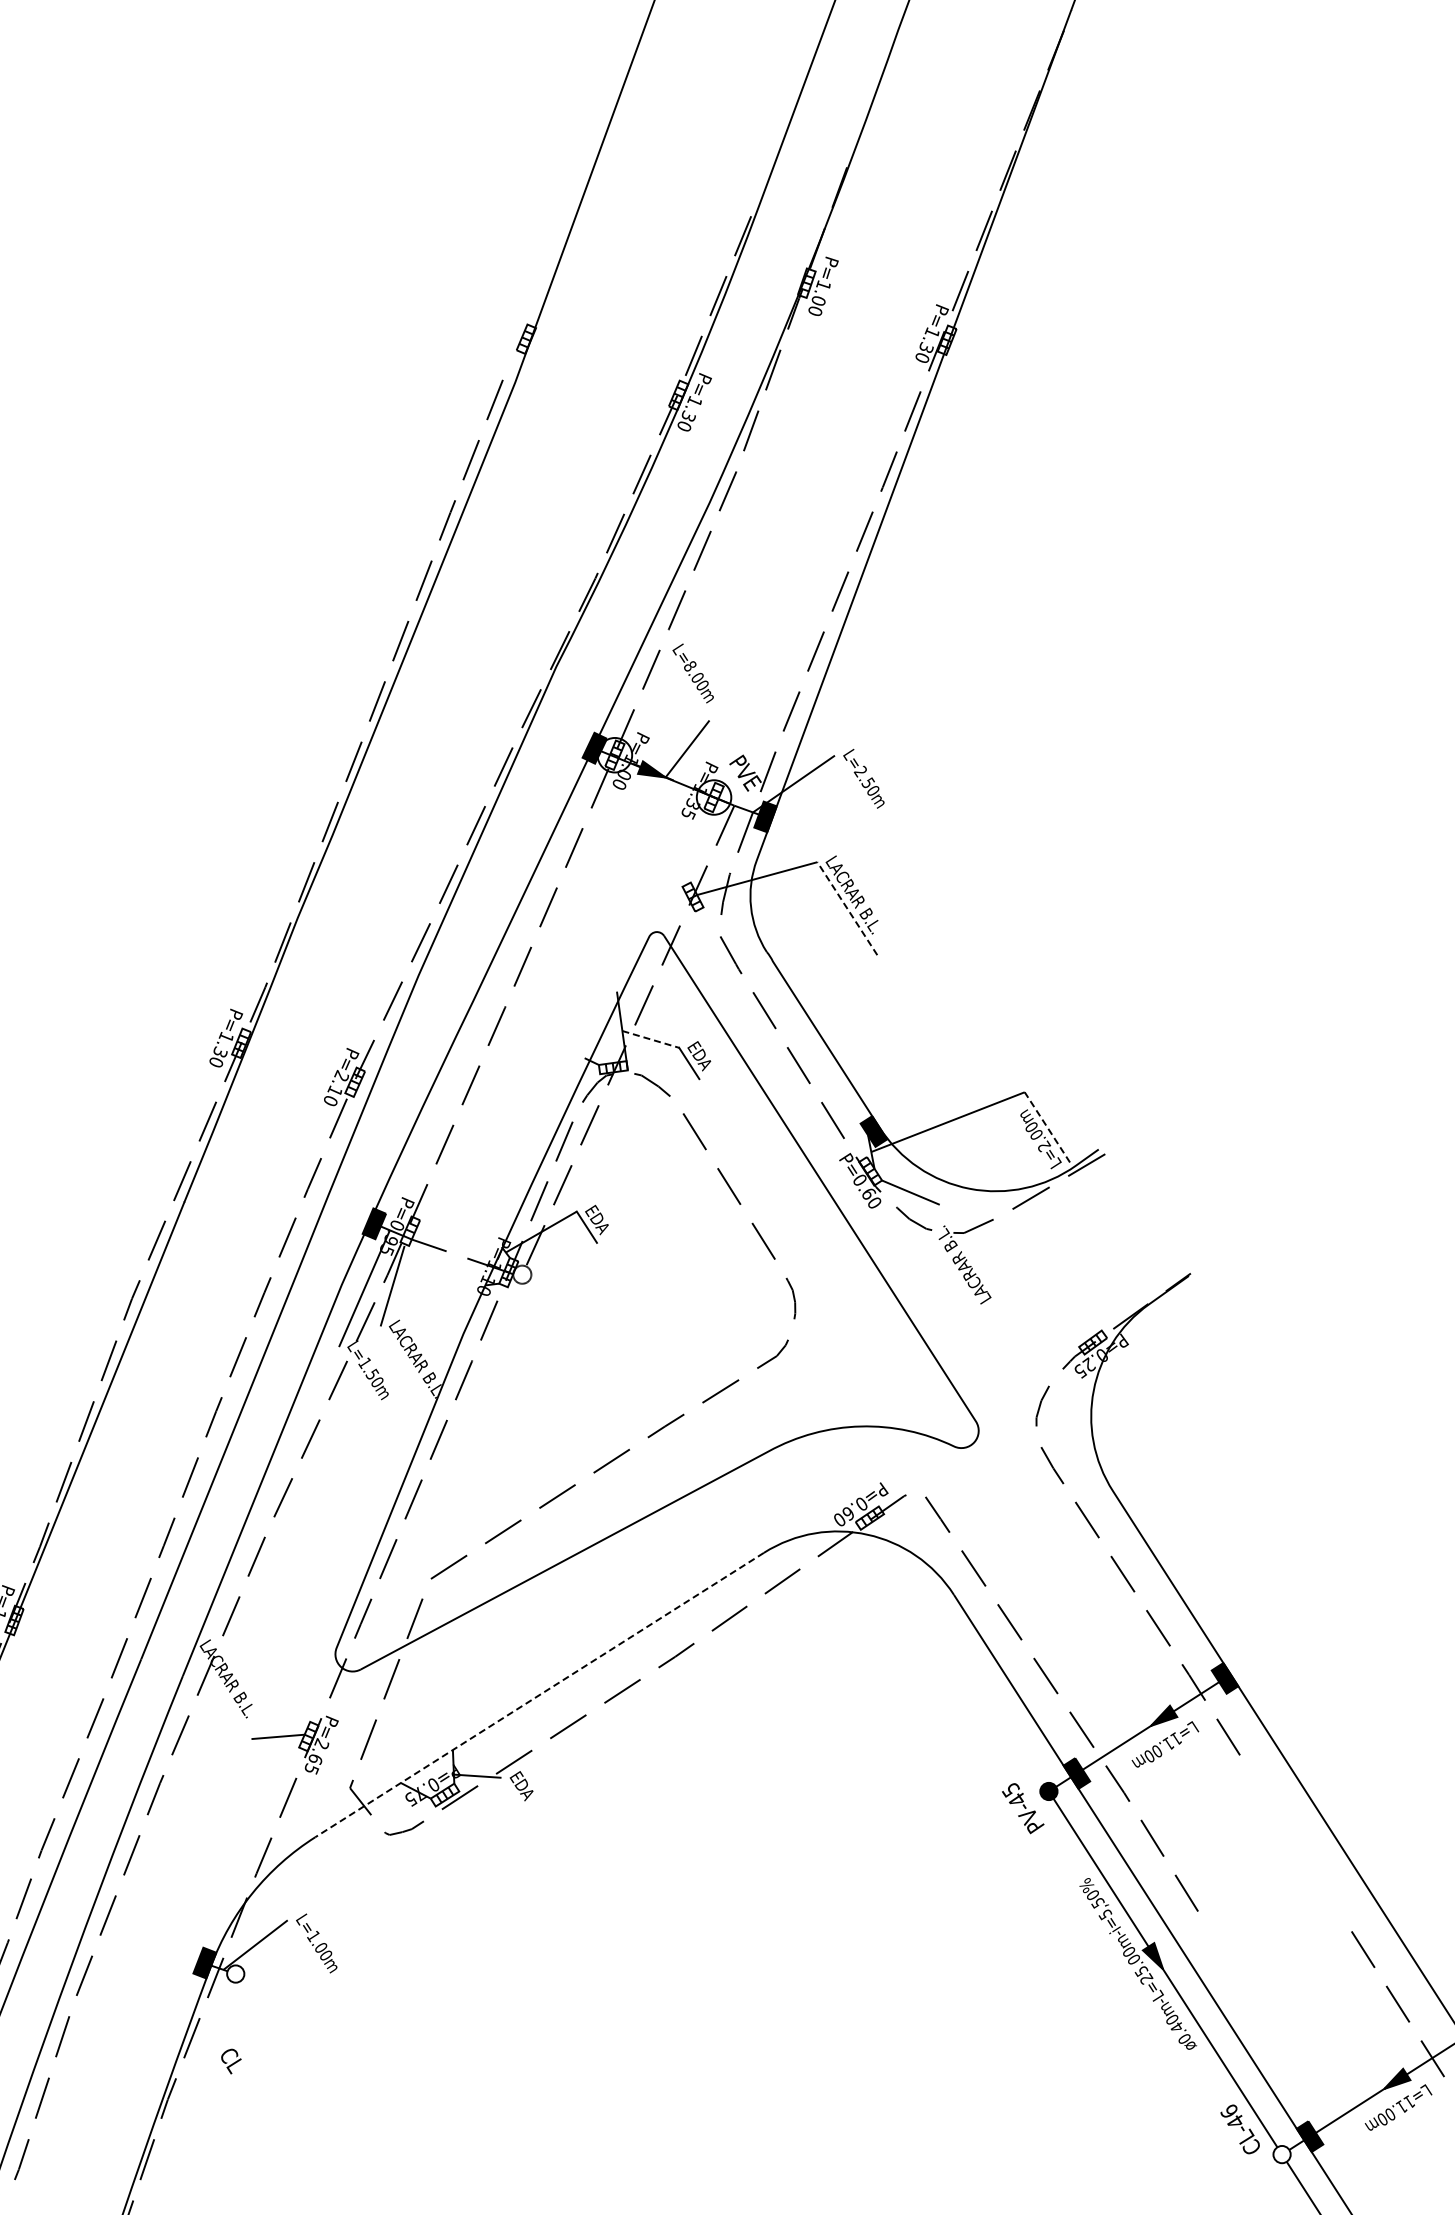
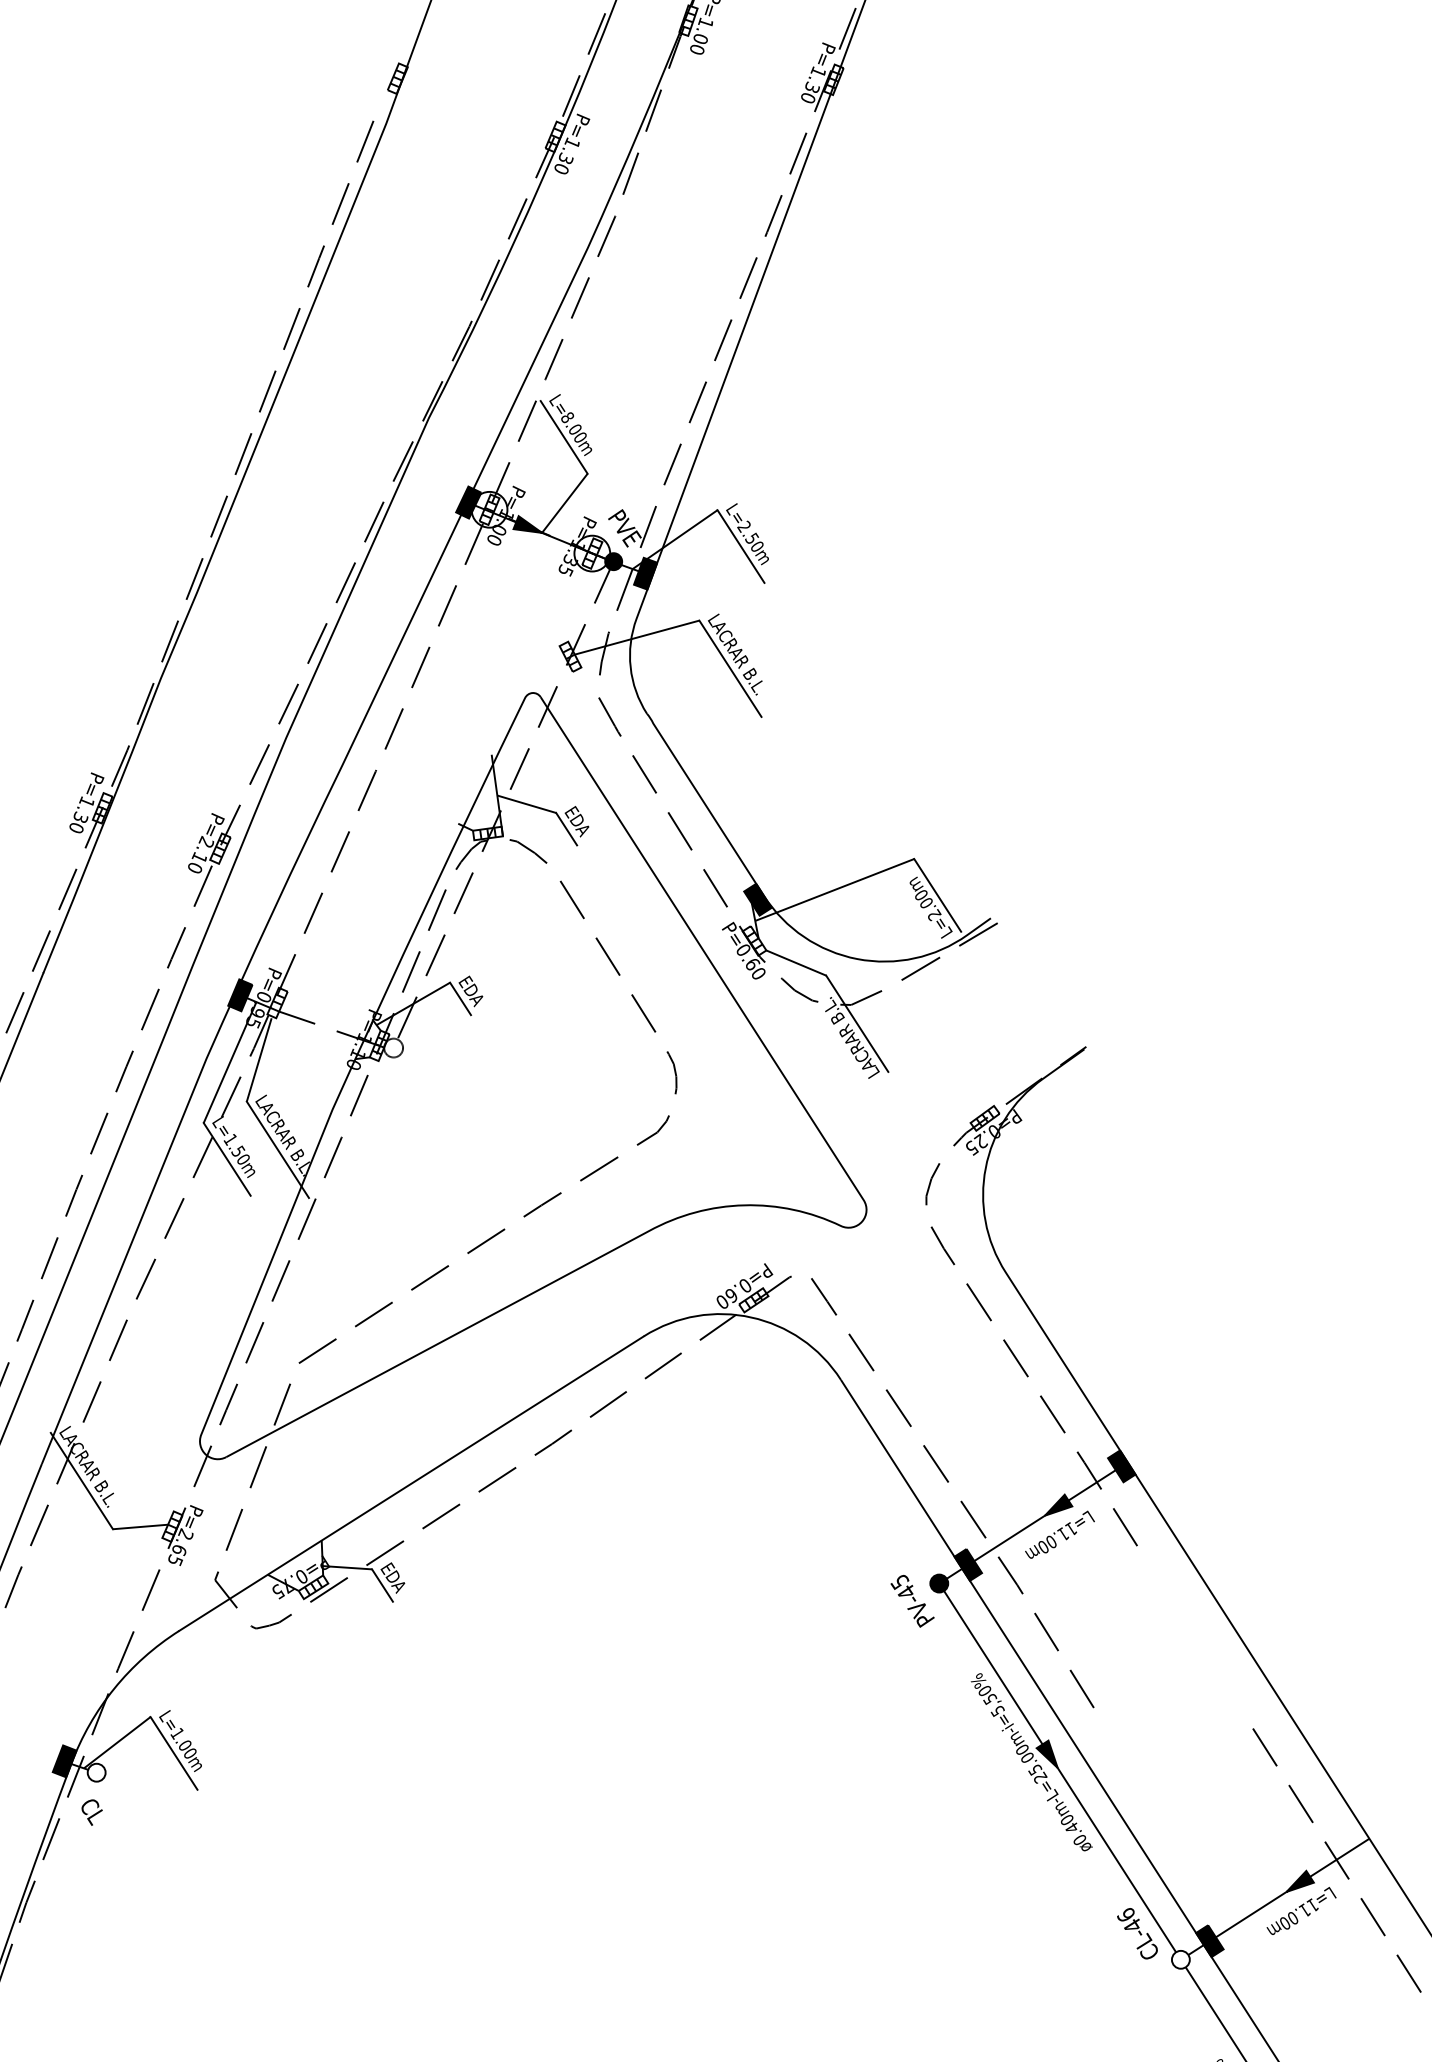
line: (686, 685) -> (563, 437), added
line: (857, 790) -> (740, 546), added
fill: (734, 805) -> (613, 561), added
line: (847, 908) -> (730, 668), dashed -> solid
line: (650, 1039) -> (526, 804), dashed -> solid
line: (1047, 1127) -> (937, 895), dashed -> solid
line: (969, 1250) -> (856, 1022), added
line: (410, 1372) -> (277, 1149), added
line: (361, 1382) -> (226, 1159), added
line: (221, 1692) -> (81, 1480), added
line: (539, 1695) -> (411, 1484), dashed -> solid
line: (511, 1793) -> (382, 1585), added
line: (310, 1955) -> (174, 1753), added
text: (231, 2061) -> (92, 1812), moved

